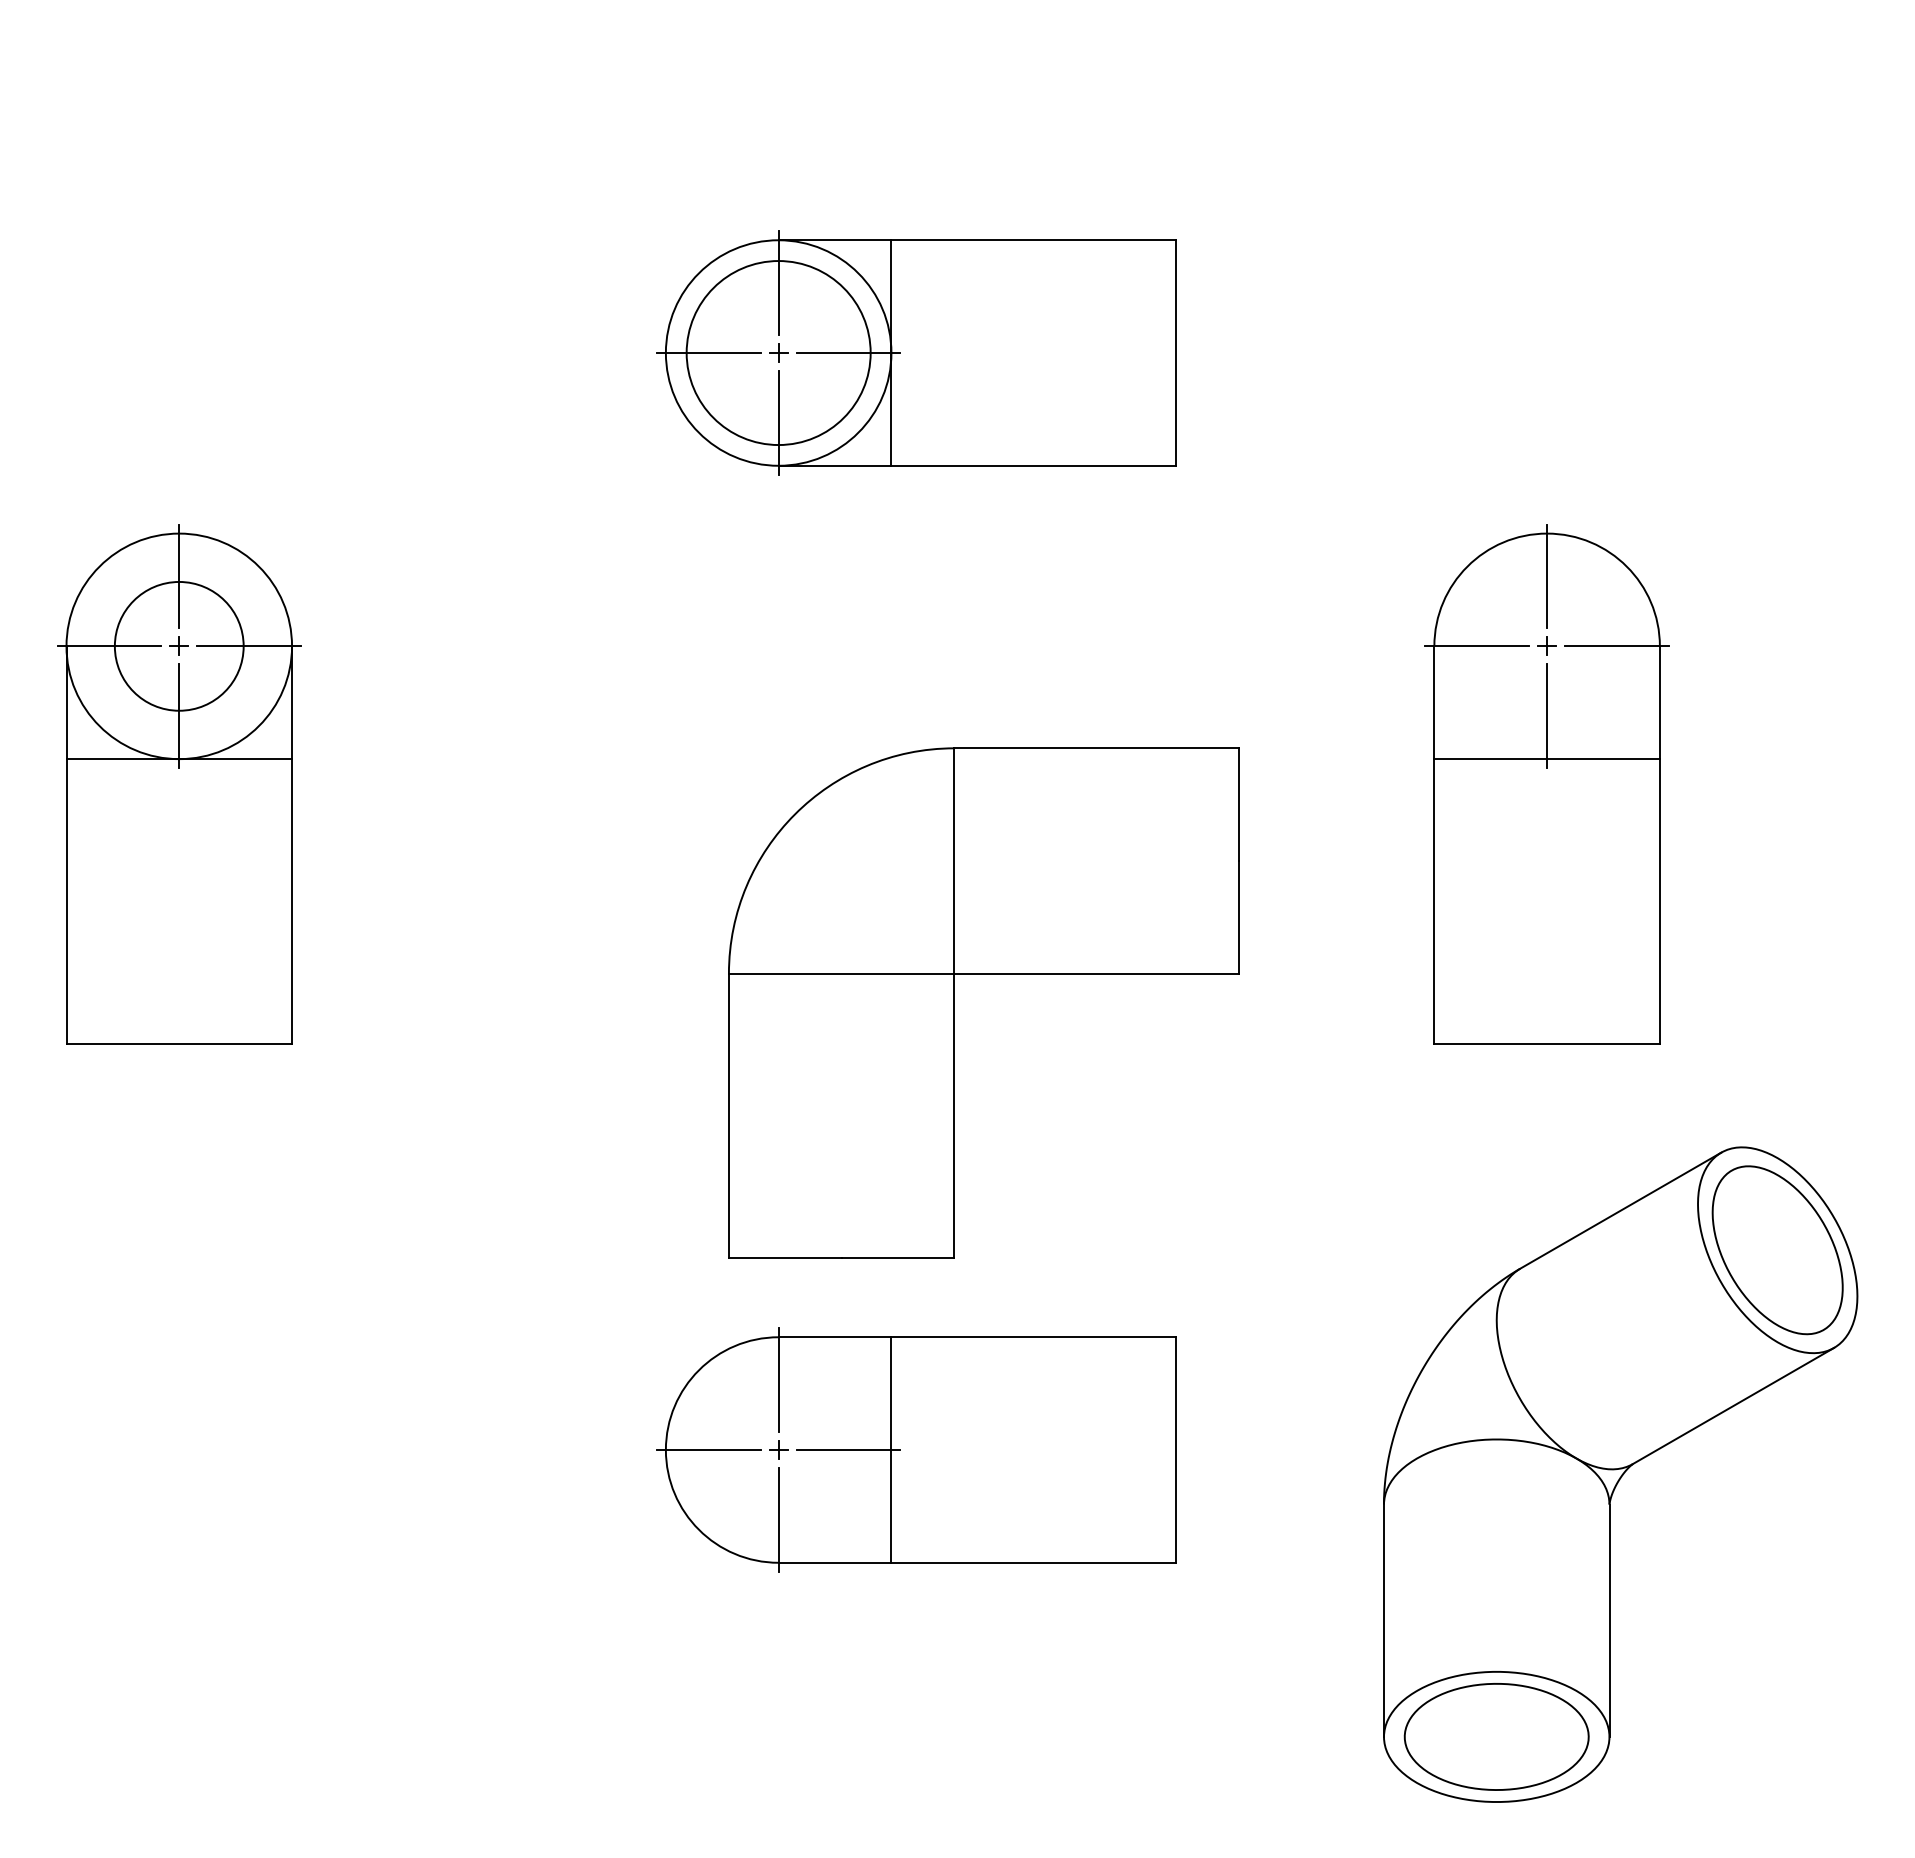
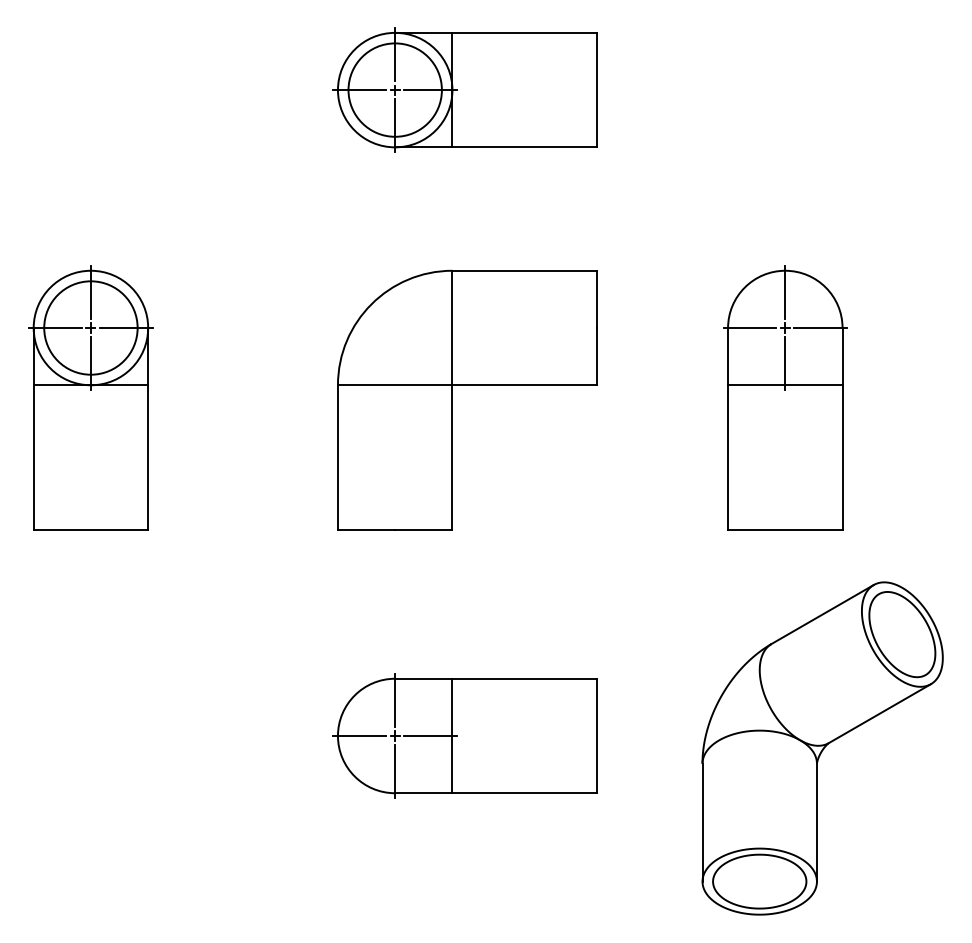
part: (915, 351) -> (464, 89), moved
circle: (178, 645) -> (90, 327), size x1.43
part: (984, 974) -> (467, 385), moved

